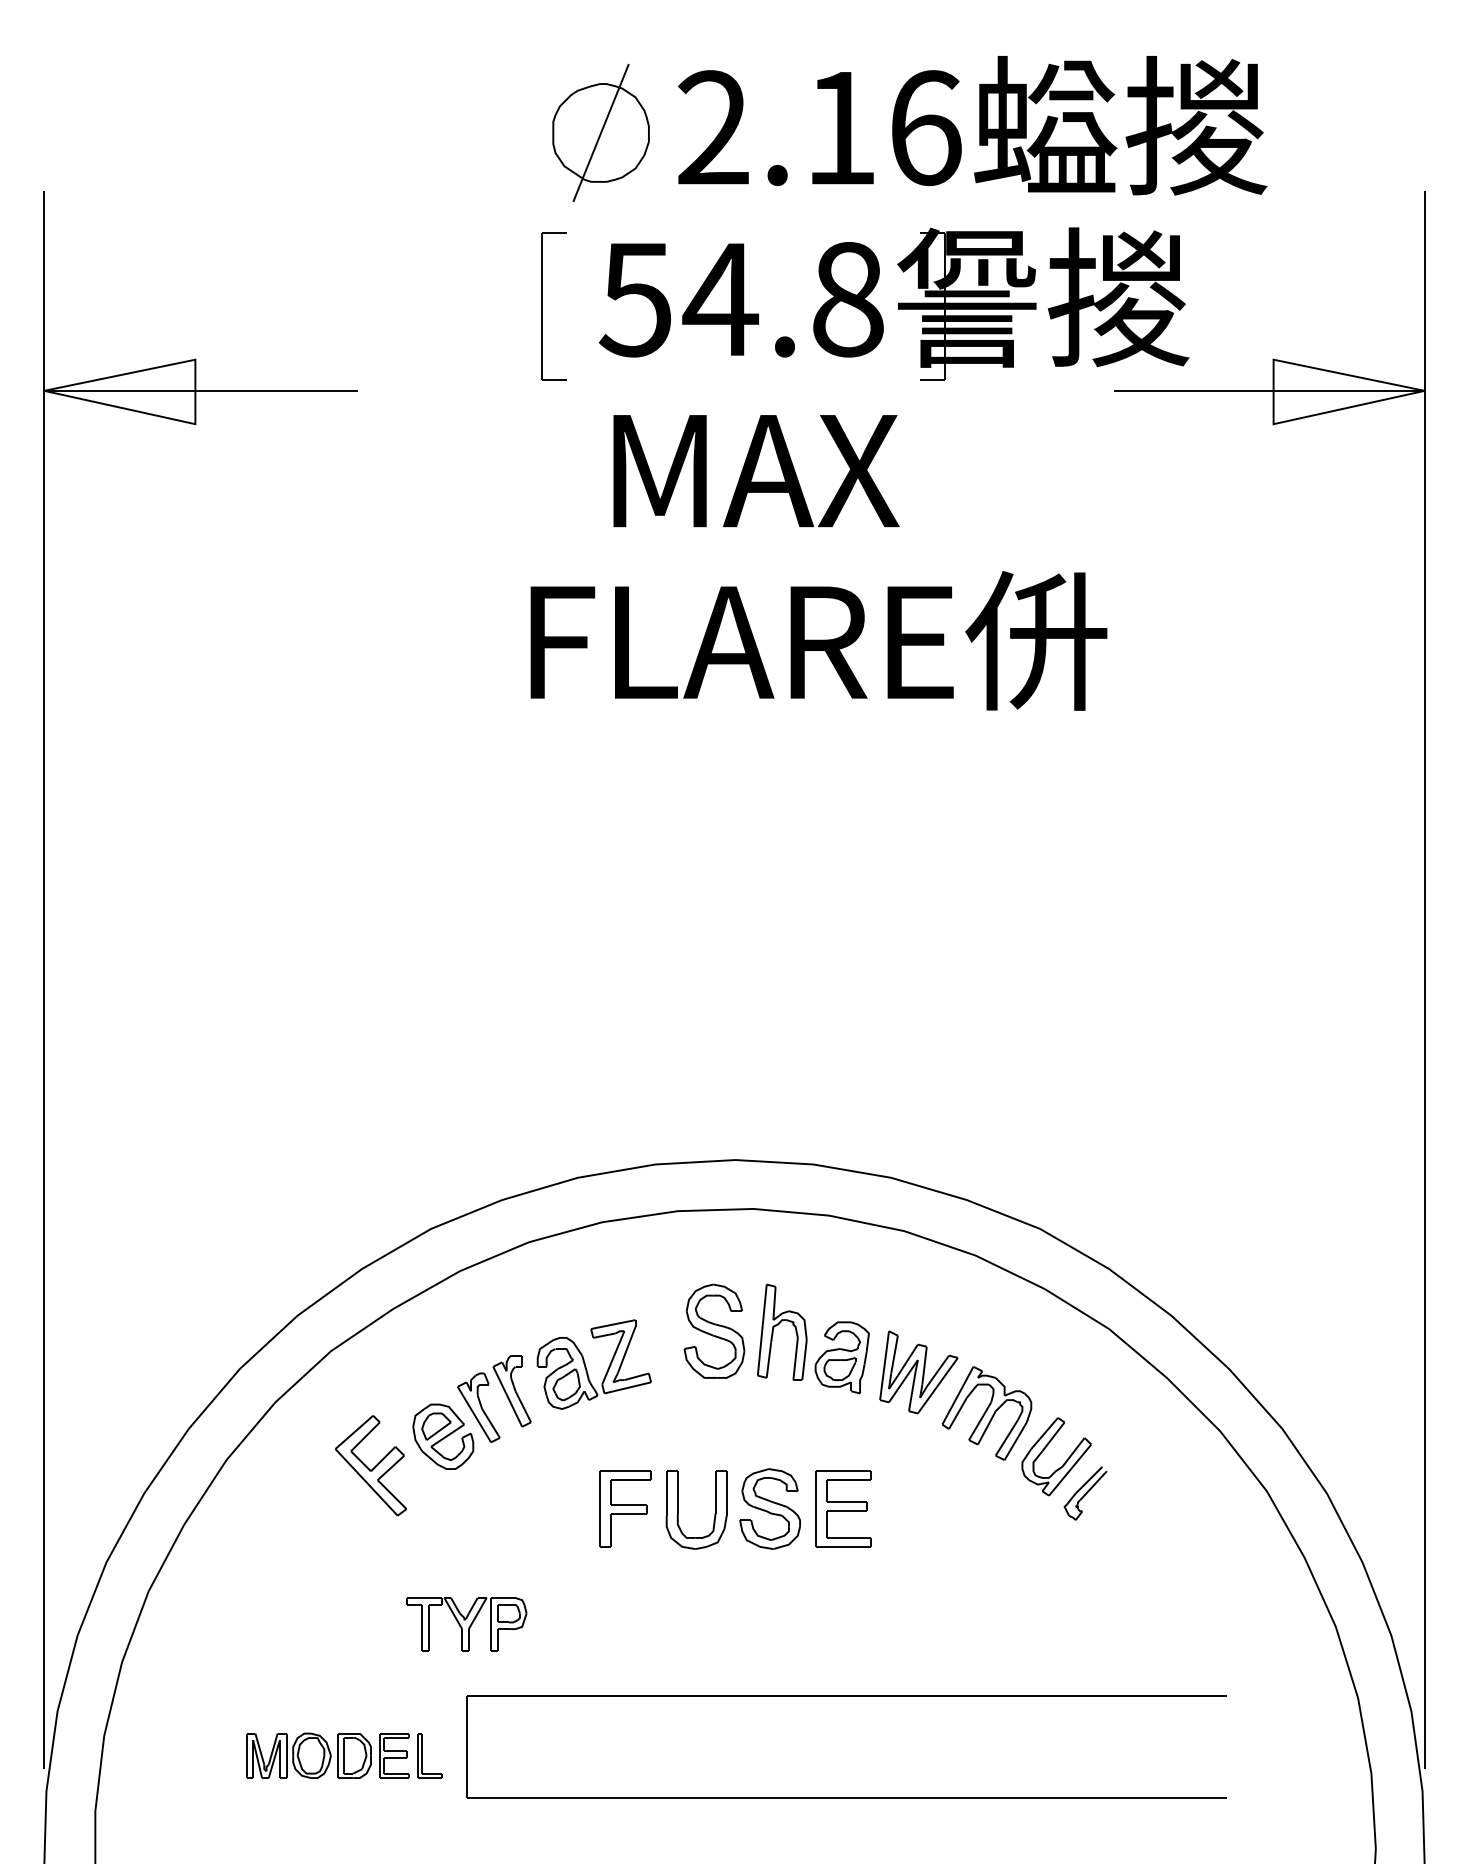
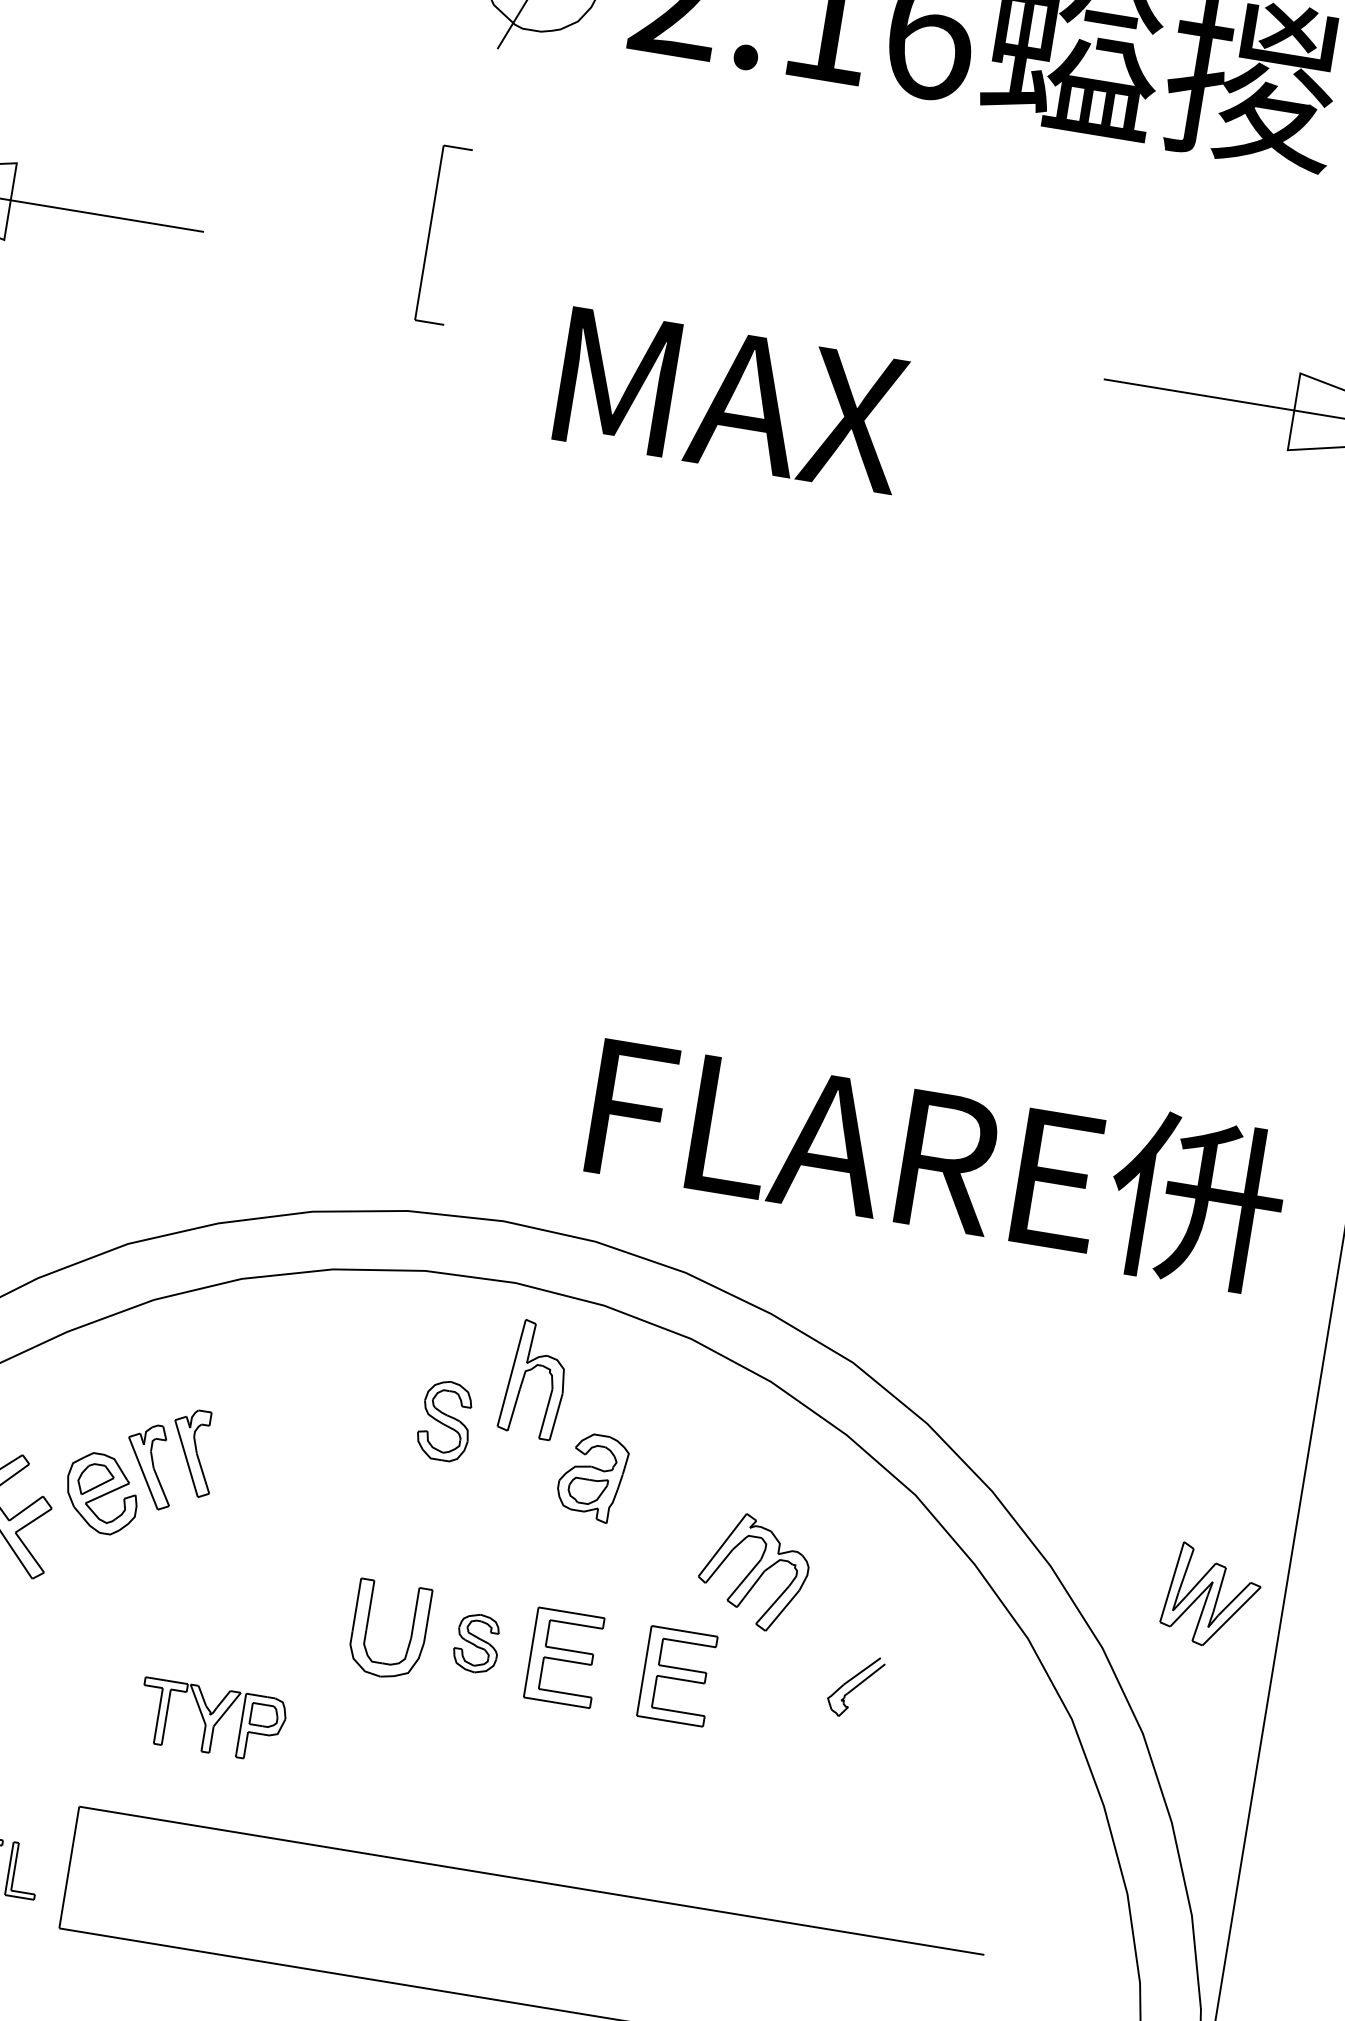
part: (893, 303) -> (858, 232), removed
part: (542, 306) -> (429, 233), moved
text: (756, 471) -> (732, 401), moved
text: (818, 640) -> (937, 1158), moved
part: (778, 1325) -> (531, 1370), moved
part: (714, 1330) -> (445, 1420), size x0.7
part: (586, 1366) -> (286, 1438), removed
part: (918, 1372) -> (1211, 1596), moved
part: (1063, 1463) -> (835, 1646), removed
part: (625, 1508) -> (304, 1614), removed
part: (769, 1508) -> (476, 1642), size x0.6
part: (938, 1508) -> (677, 1675), added
part: (466, 1624) -> (211, 1720), moved

